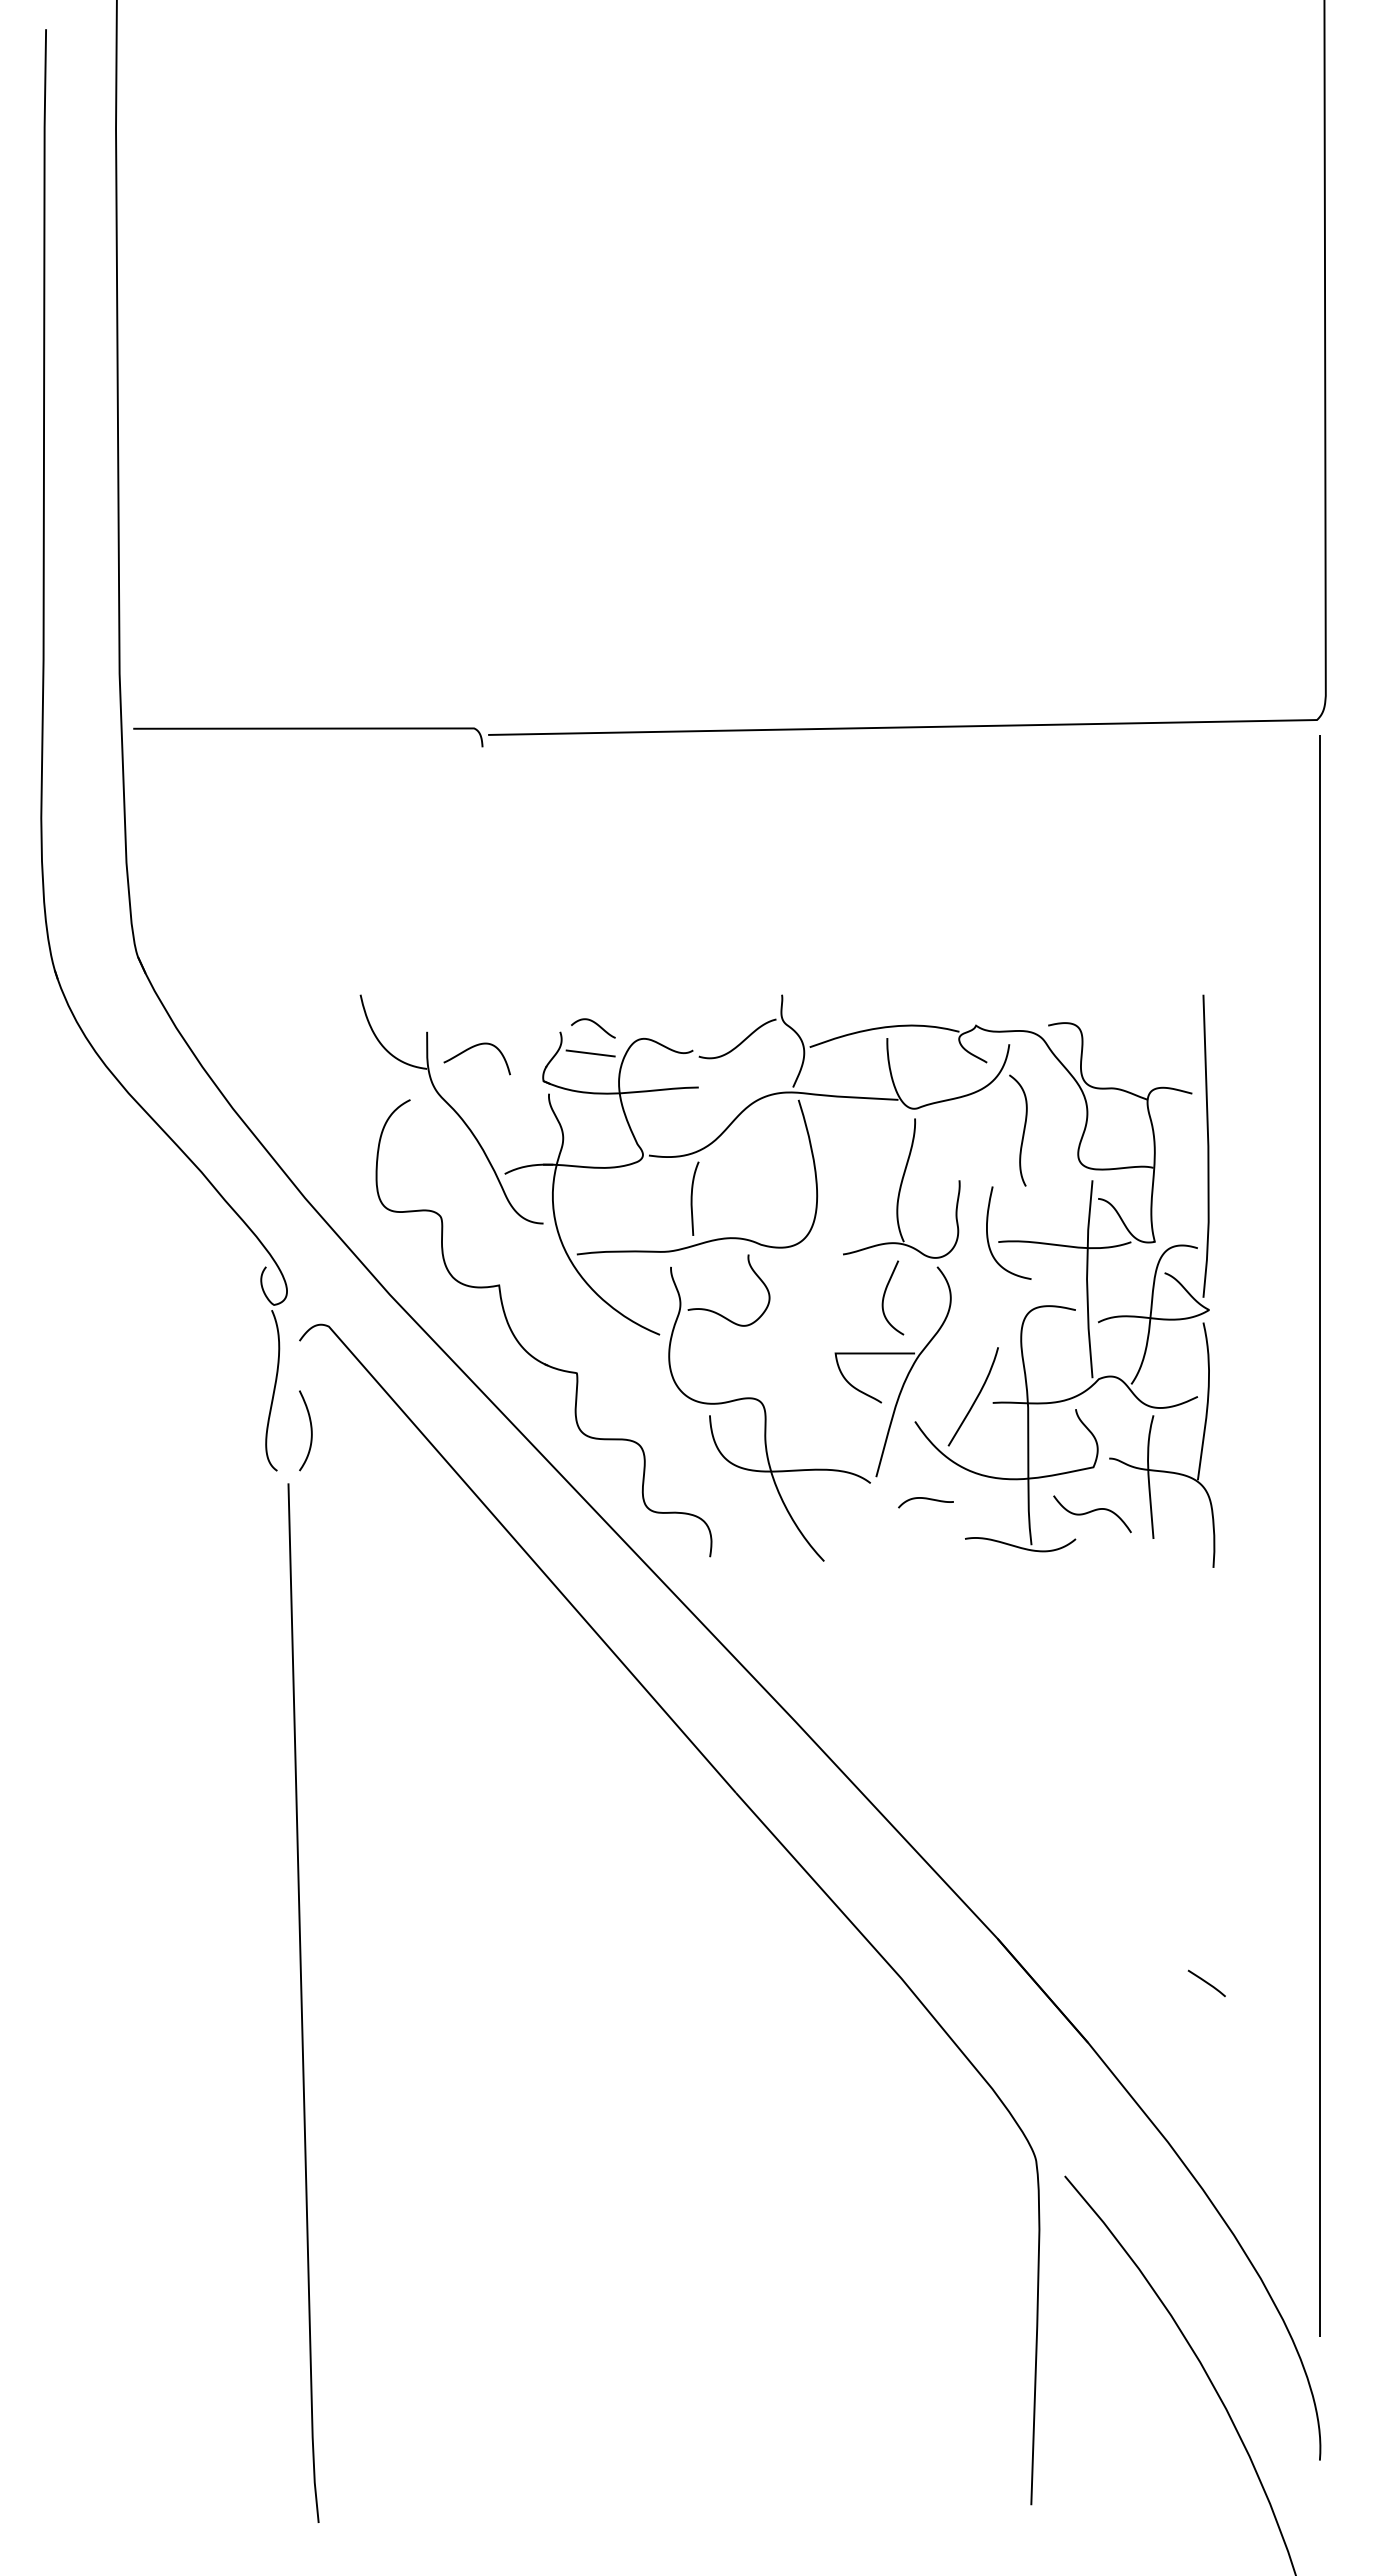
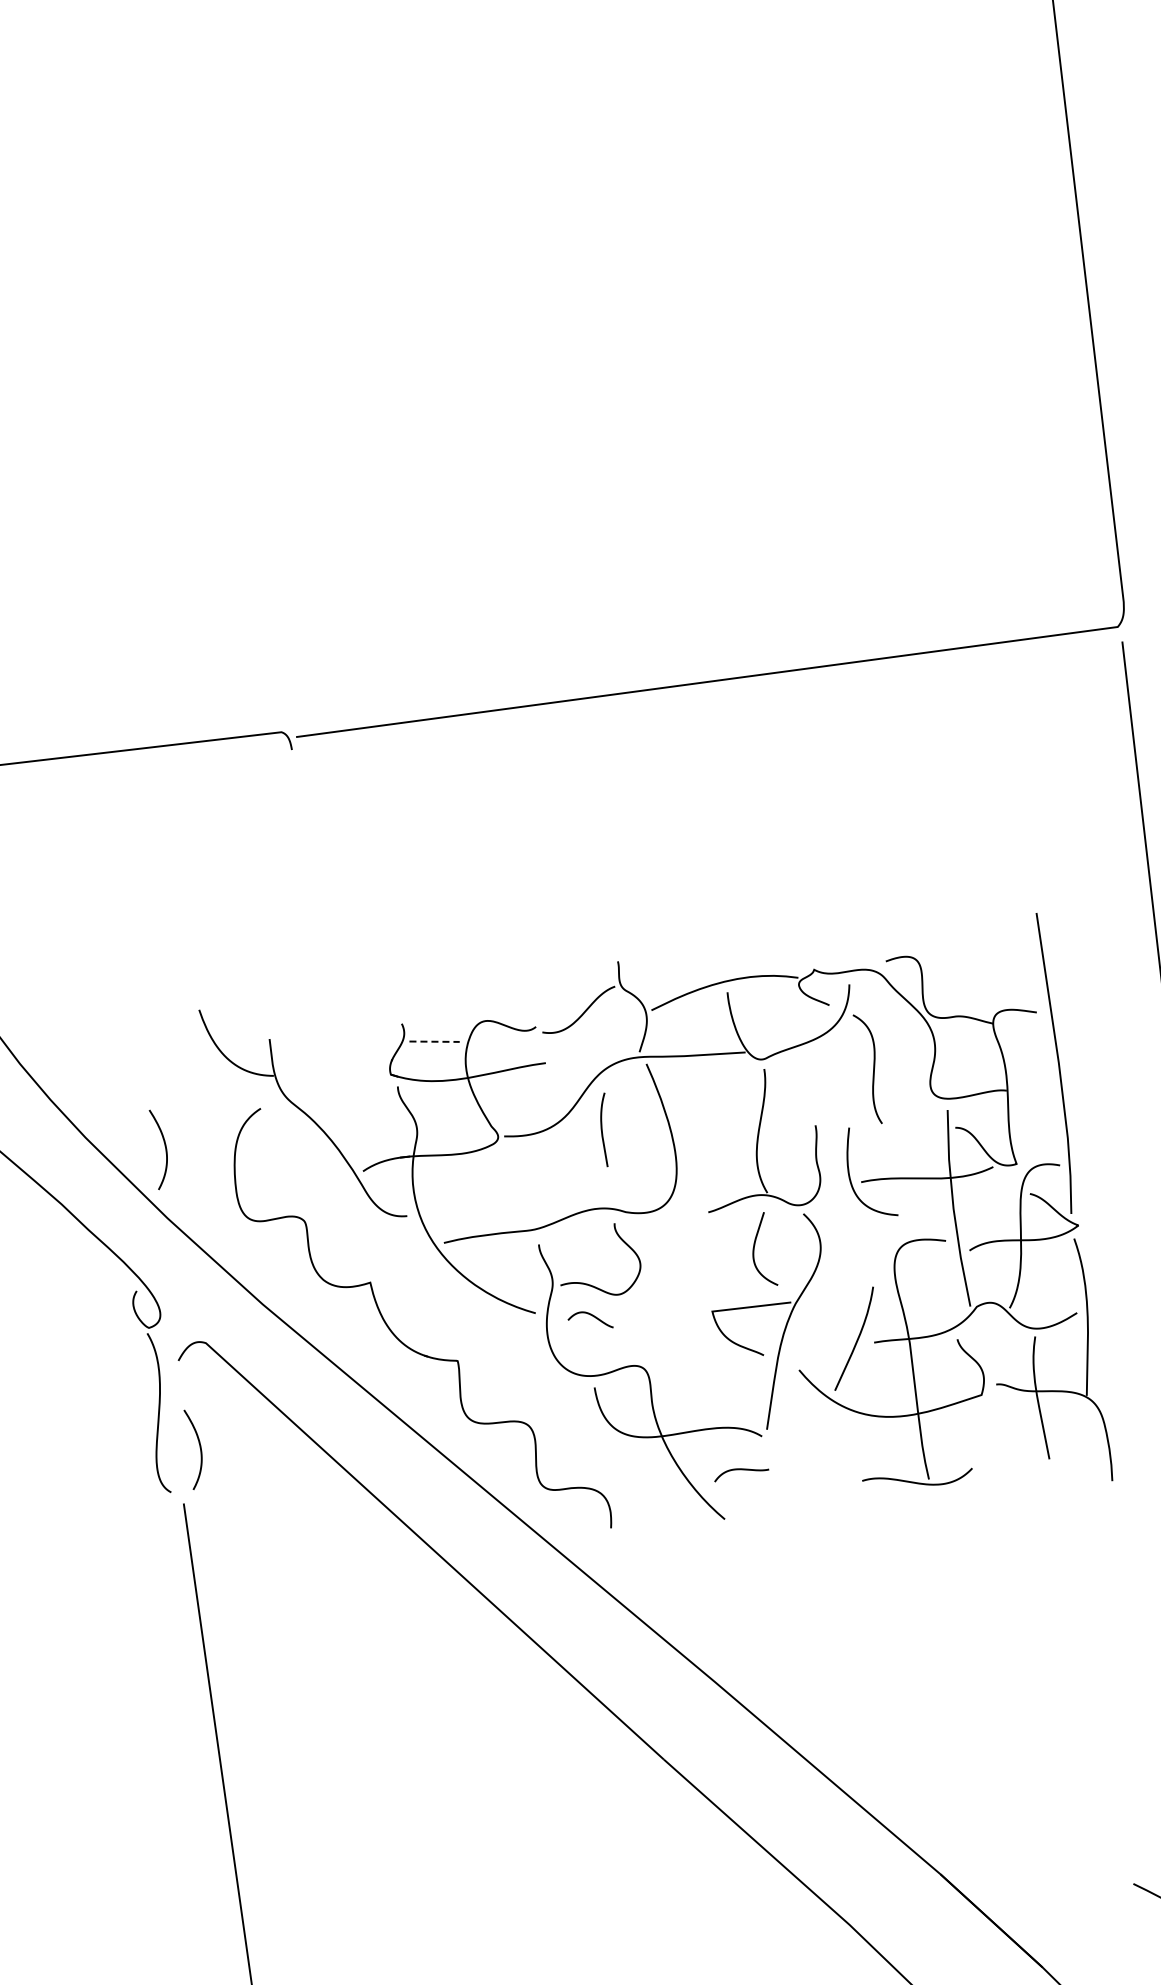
curve: (595, 1024) -> (592, 1316), moved
curve: (474, 1047) -> (318, 1049), removed
line: (591, 1053) -> (435, 1041), solid -> dashed
curve: (310, 1128) -> (164, 1148), added
curve: (692, 1198) -> (602, 1130), moved
curve: (925, 1499) -> (740, 1470), moved
curve: (1091, 1512) -> (984, 1440), removed

